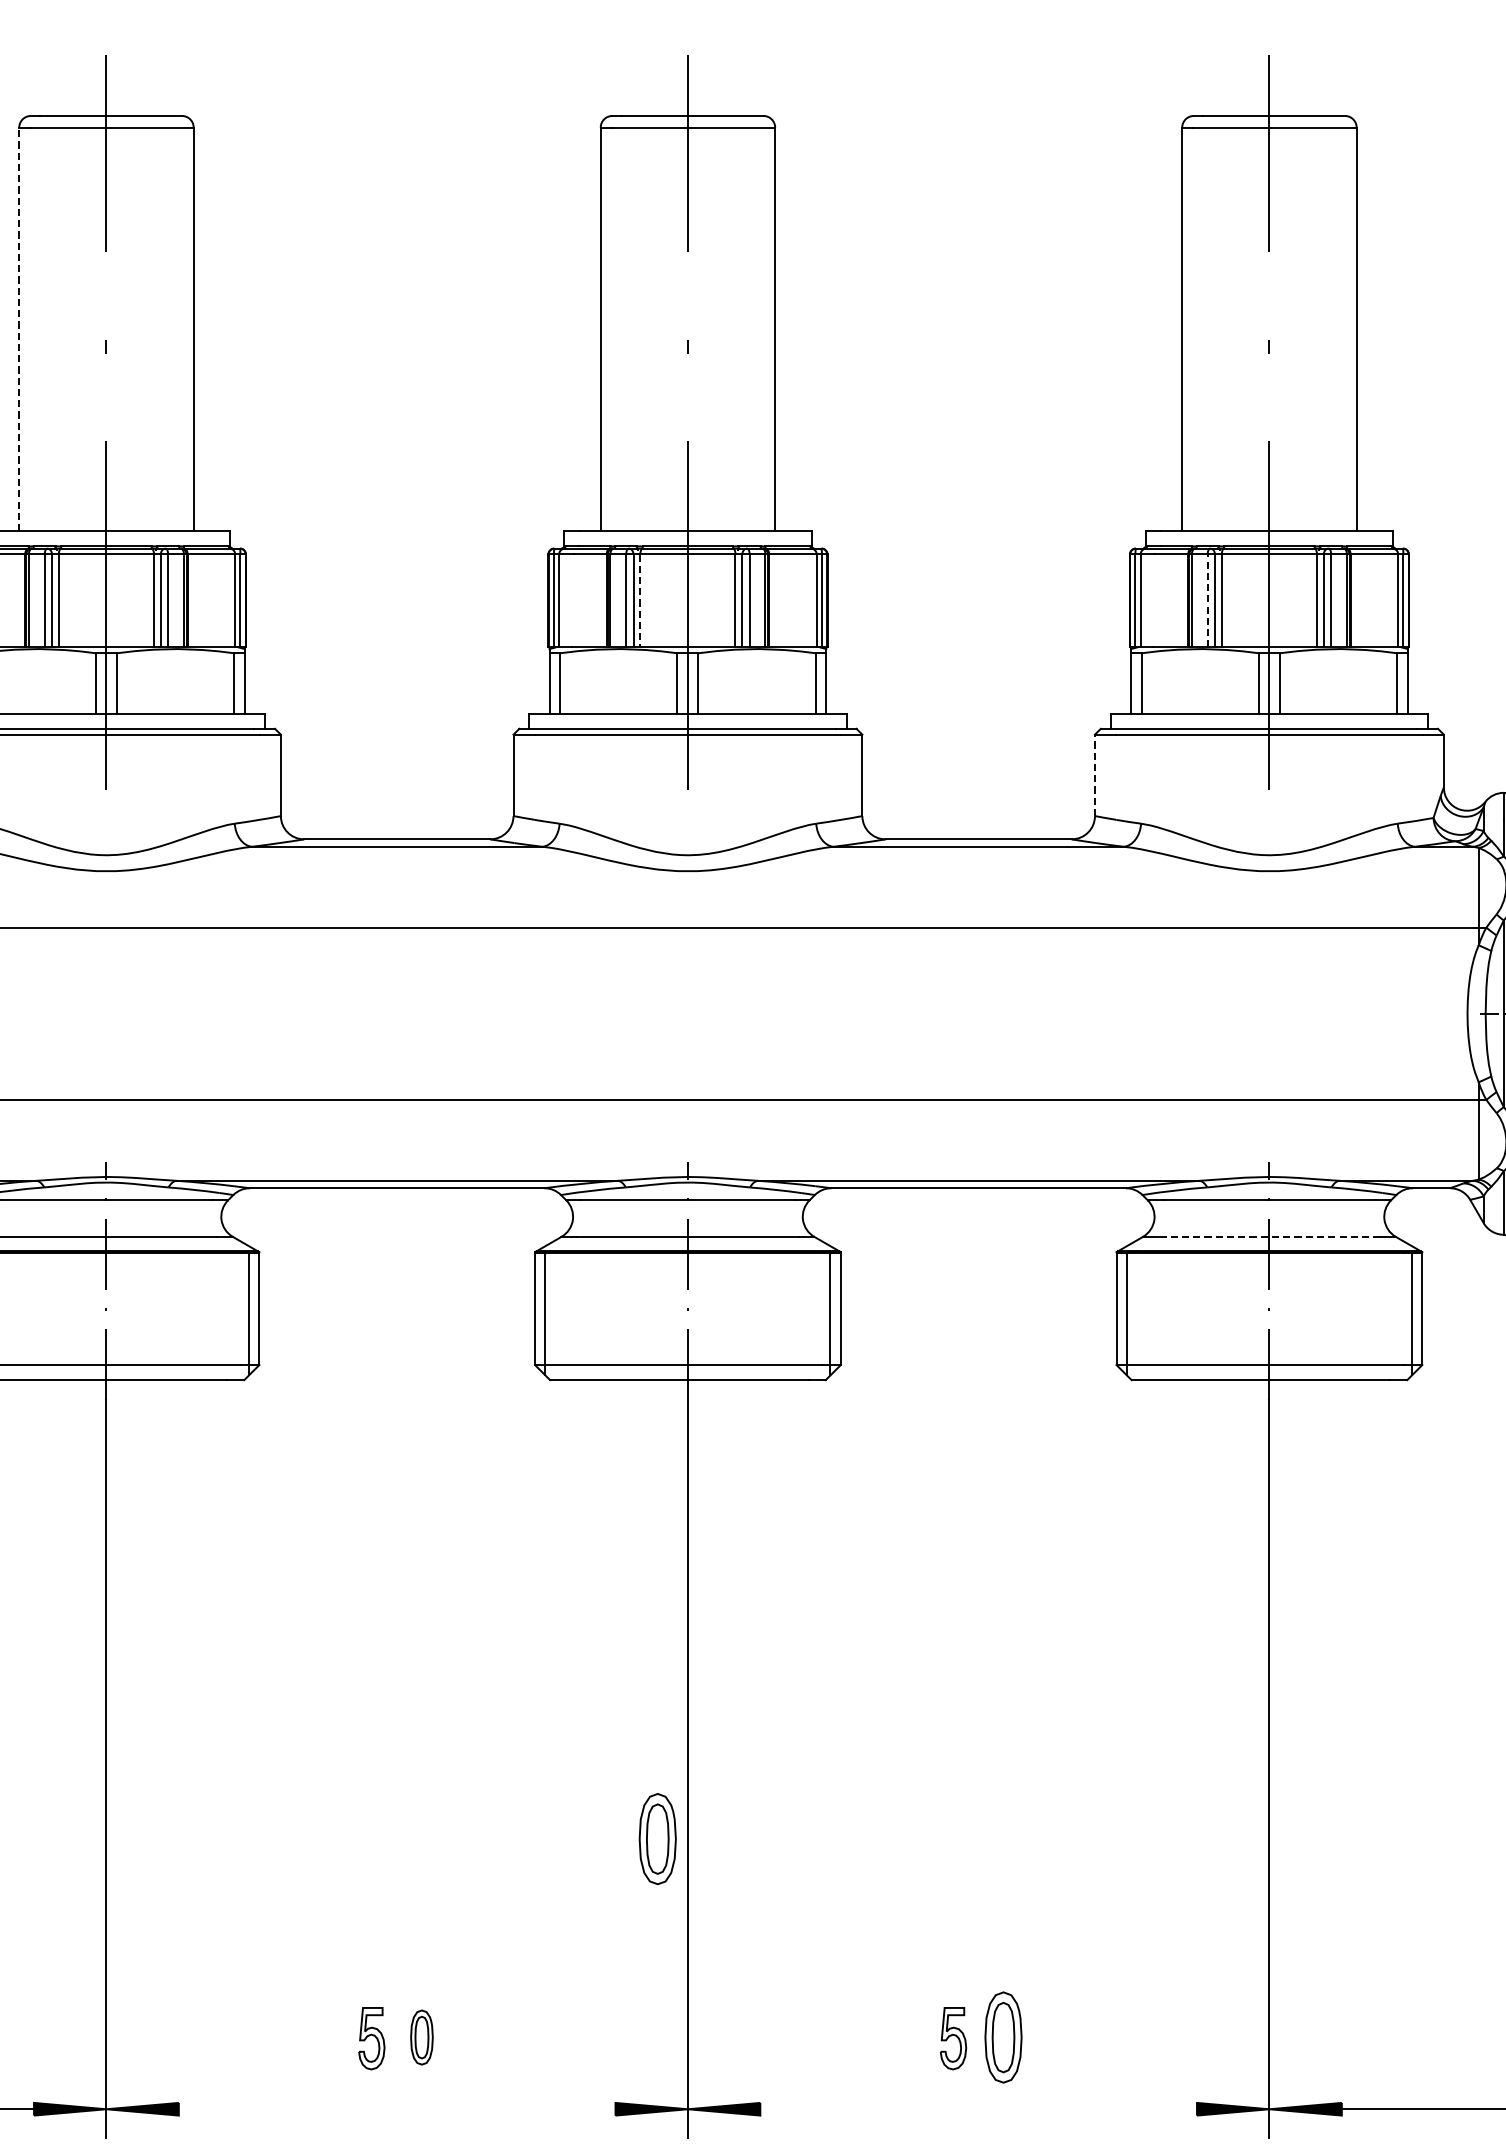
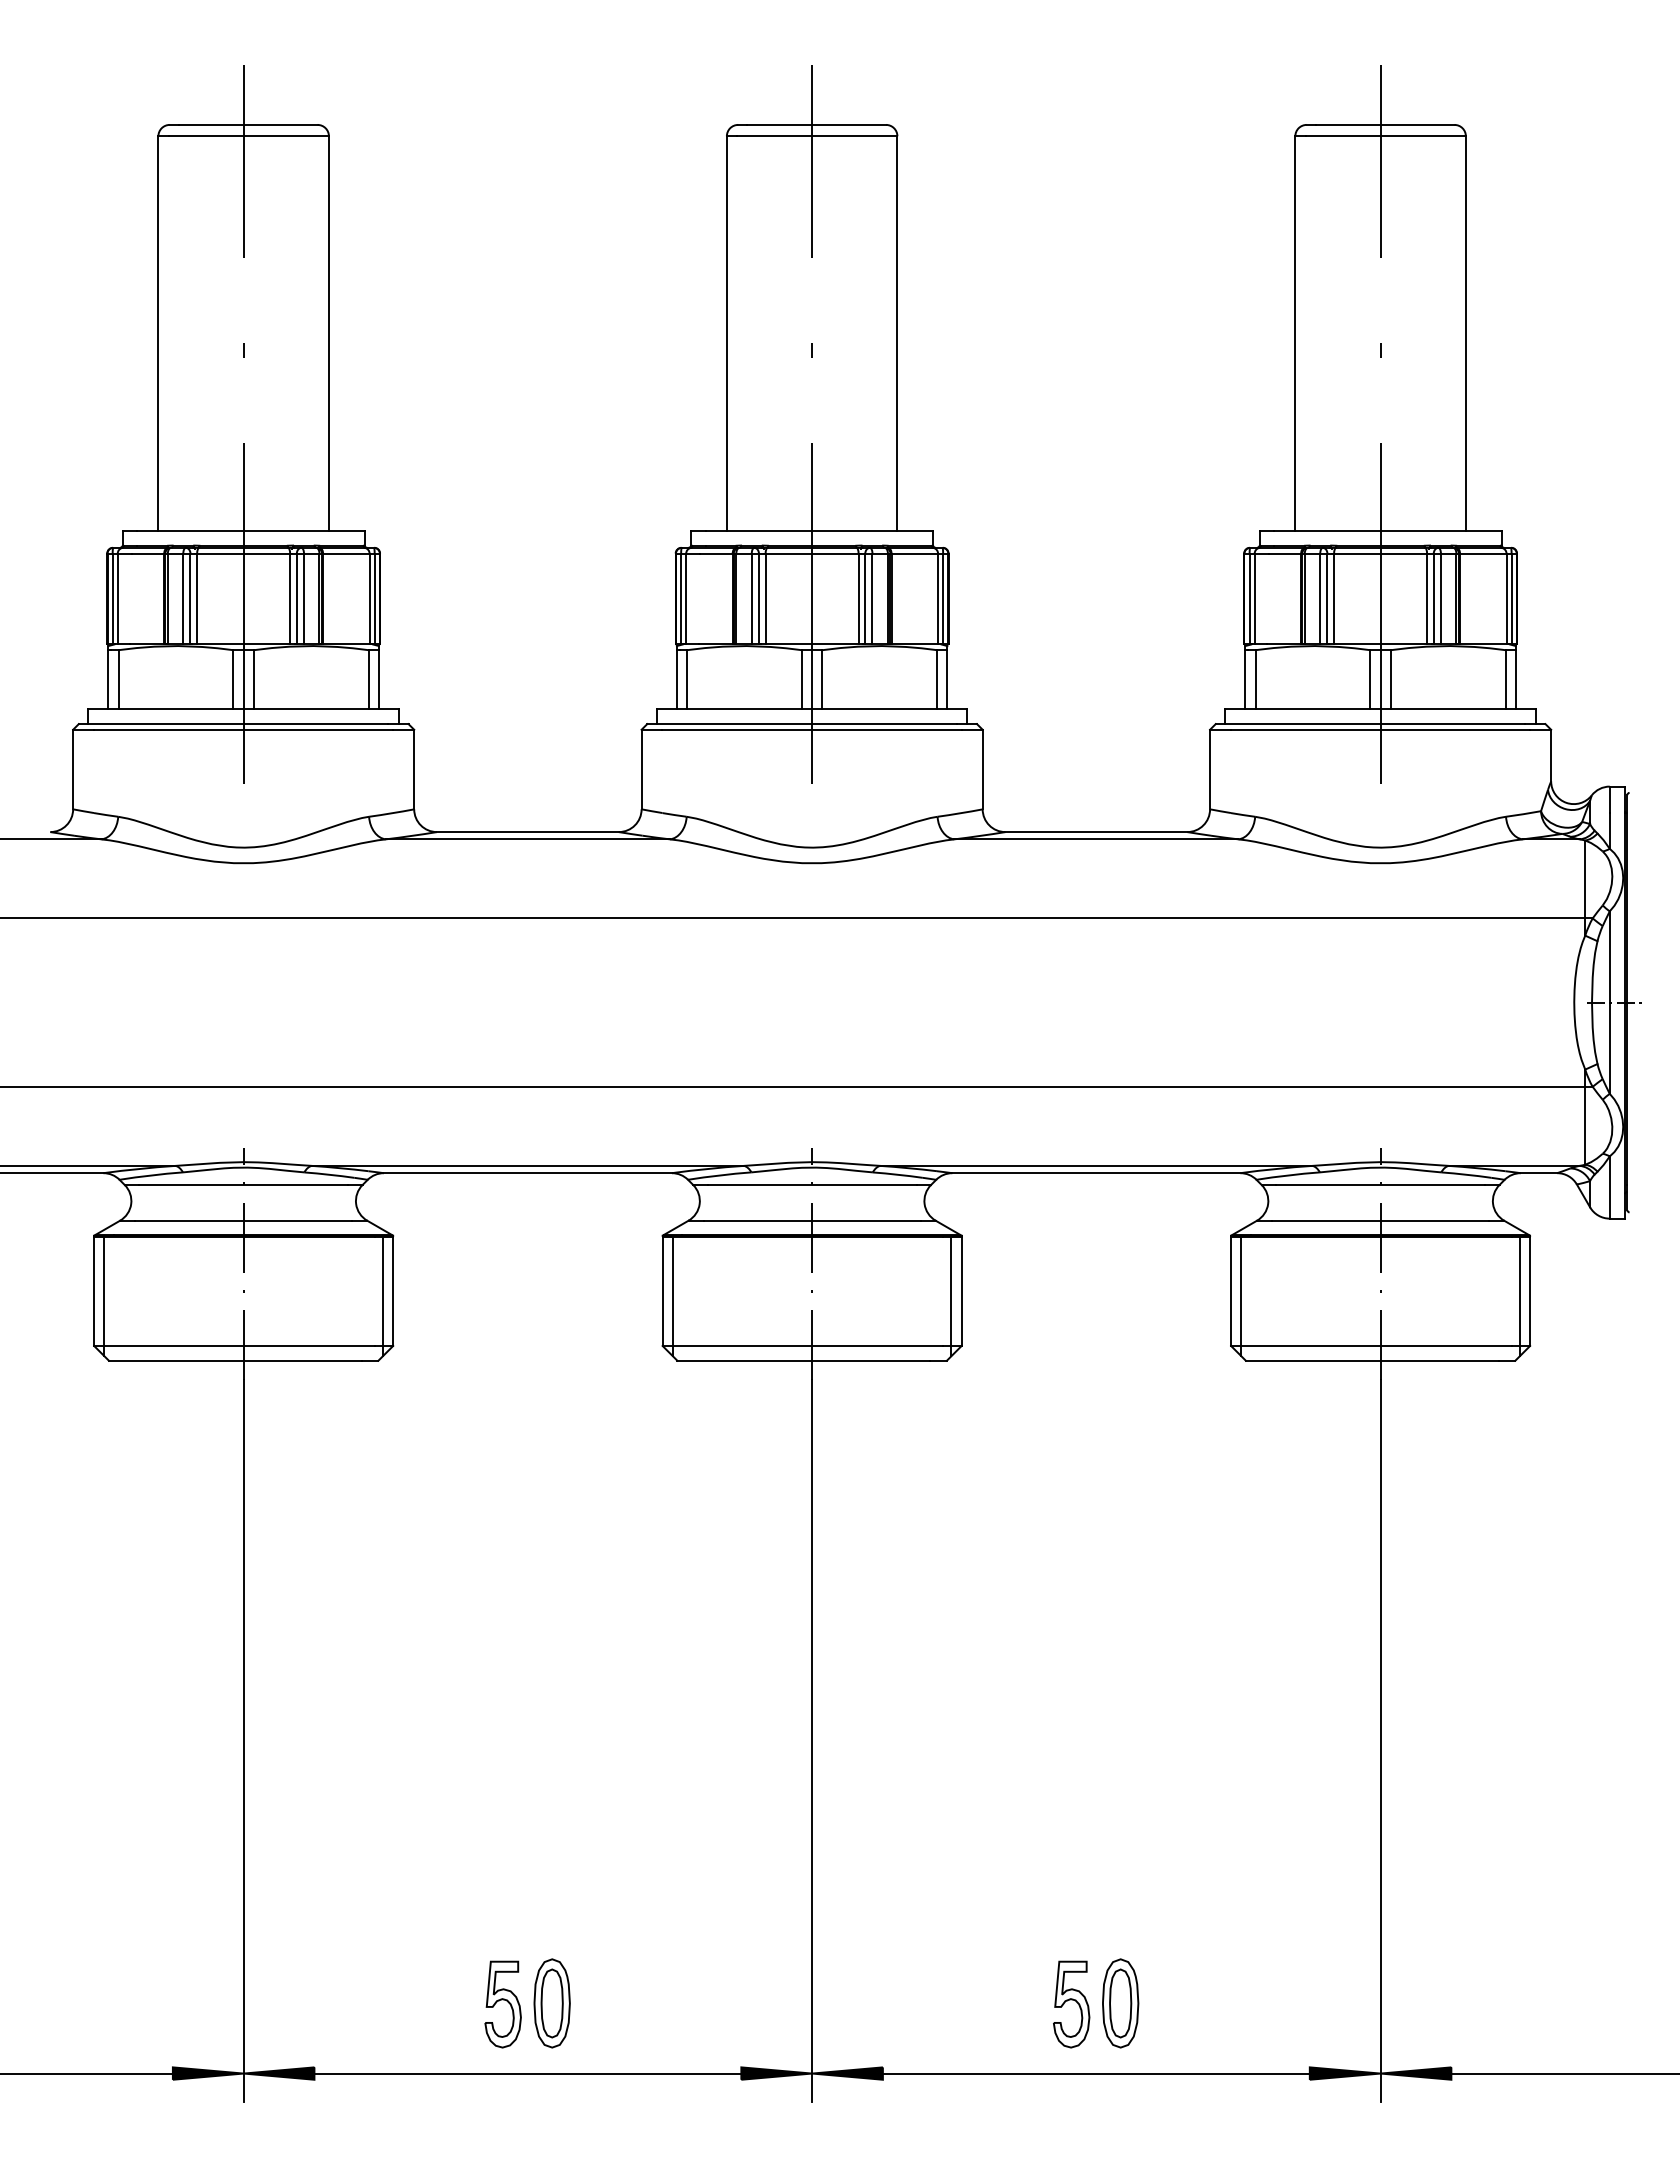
line: (19, 329) -> (158, 333), dashed -> solid
line: (1207, 600) -> (1320, 598), dashed -> solid
line: (640, 601) -> (765, 599), dashed -> solid
line: (1095, 775) -> (1210, 769), dashed -> solid
line: (1269, 1236) -> (1380, 1220), dashed -> solid
part: (657, 1839) -> (782, 1809), removed
part: (421, 2037) -> (551, 2003), size x1.67
part: (371, 2038) -> (502, 2004), size x1.43
part: (953, 2038) -> (1071, 2004), size x1.43
line: (396, 2109) -> (527, 2073), added
line: (977, 2109) -> (1095, 2073), added

